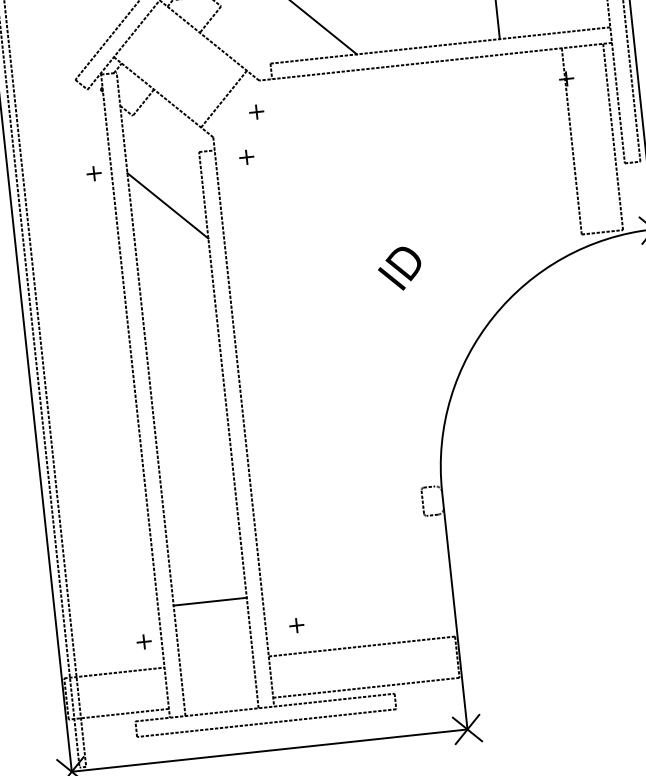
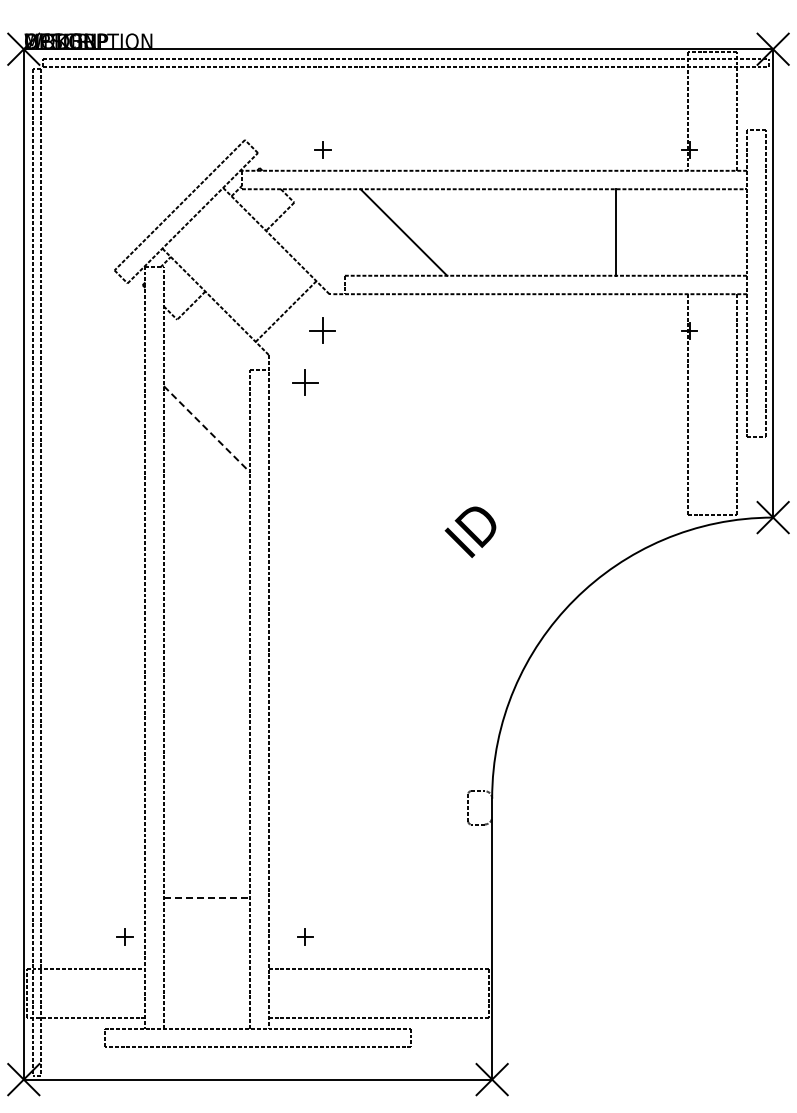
part: (256, 111) -> (322, 330), size x1.6
part: (246, 157) -> (305, 382), size x1.6
part: (93, 173) -> (124, 382), removed
line: (168, 205) -> (207, 429), solid -> dashed
line: (210, 601) -> (207, 897), solid -> dashed

